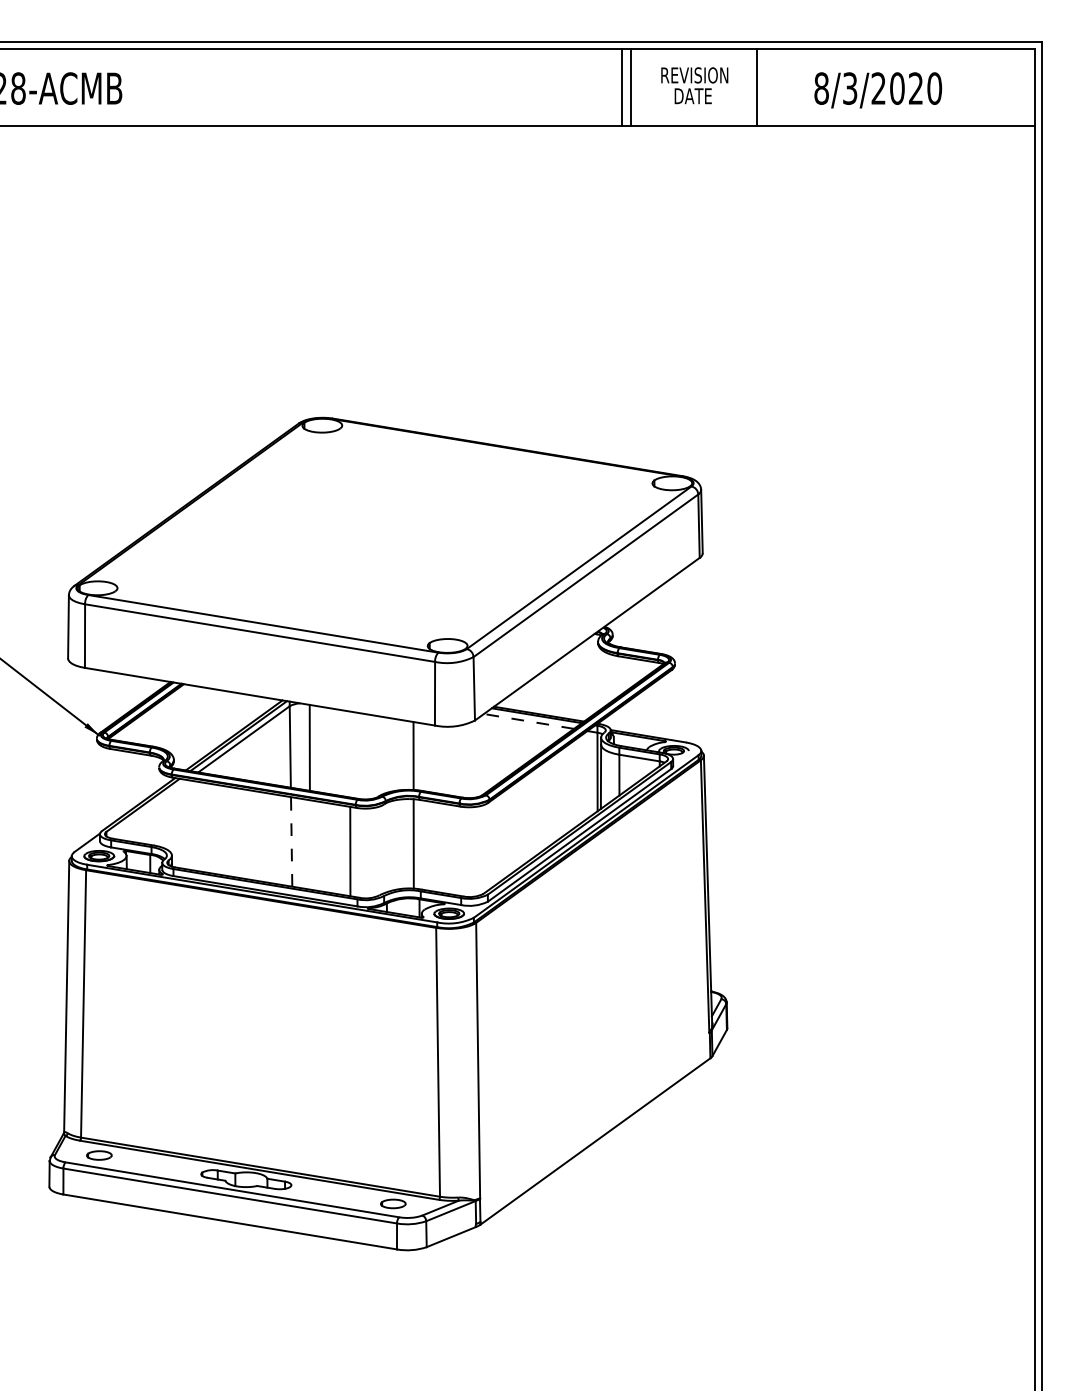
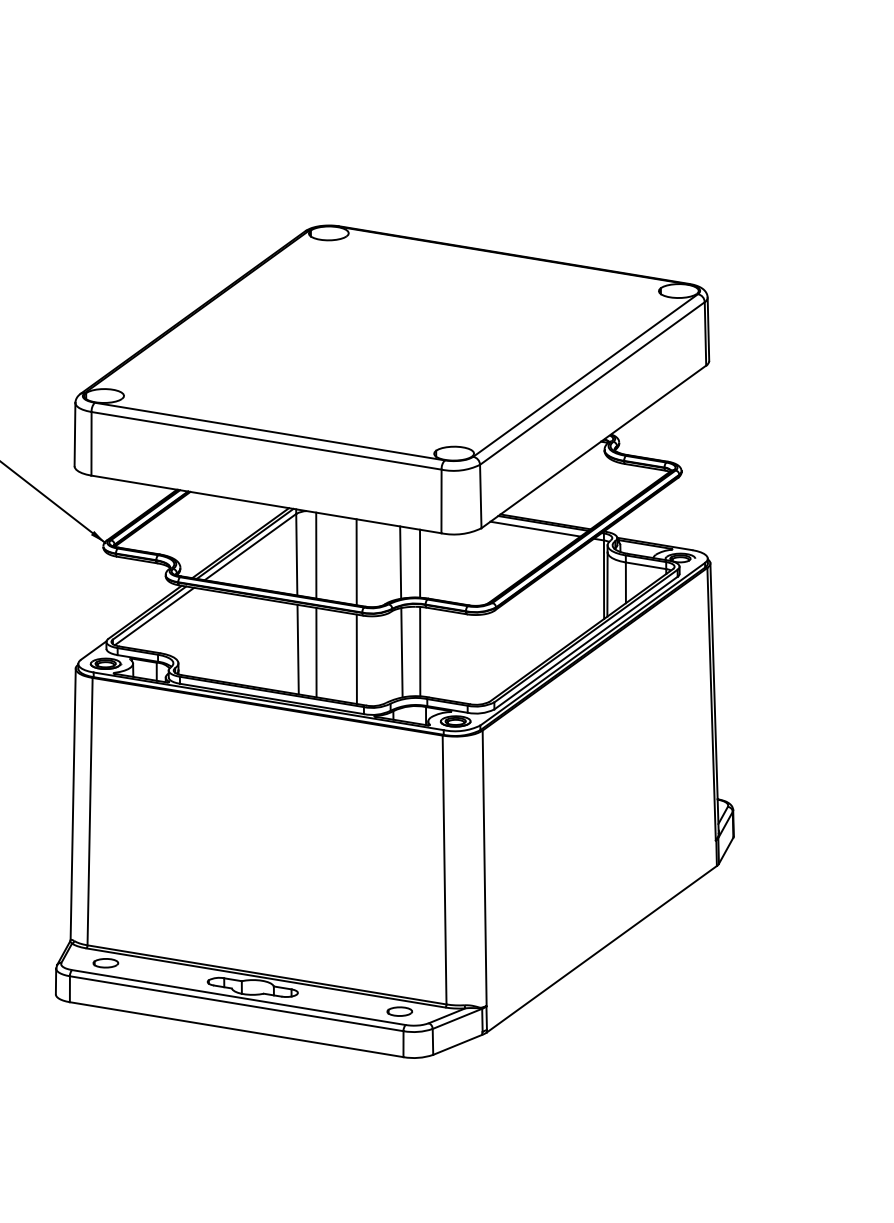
line: (529, 721) -> (535, 529), dashed -> solid
line: (350, 754) -> (356, 562), added
line: (393, 754) -> (399, 562), added
line: (147, 808) -> (153, 616), added
line: (291, 841) -> (297, 649), dashed -> solid
line: (309, 844) -> (315, 652), added
line: (395, 844) -> (401, 652), added

